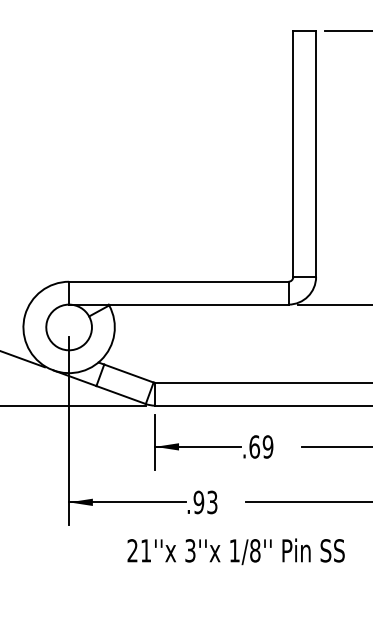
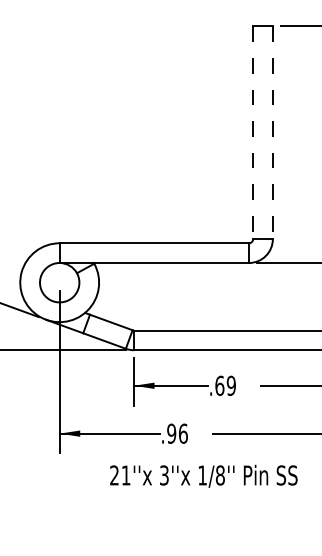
line: (293, 154) -> (253, 133), solid -> dashed
line: (315, 154) -> (272, 133), solid -> dashed
text: (211, 502) -> (182, 433), .93 -> .96

